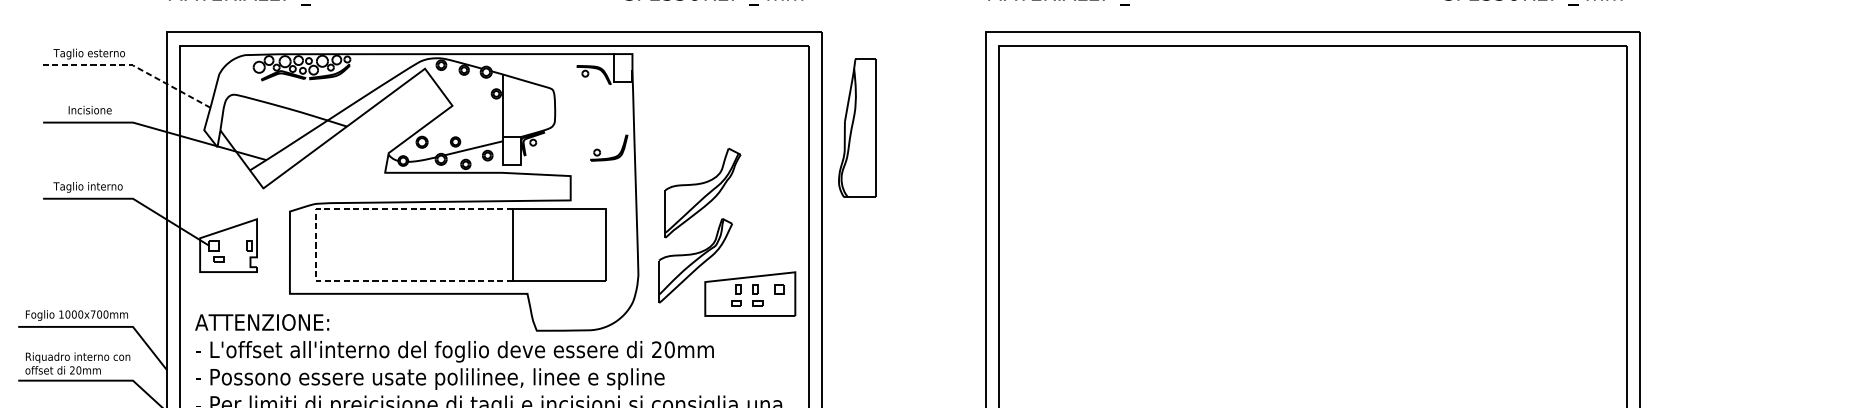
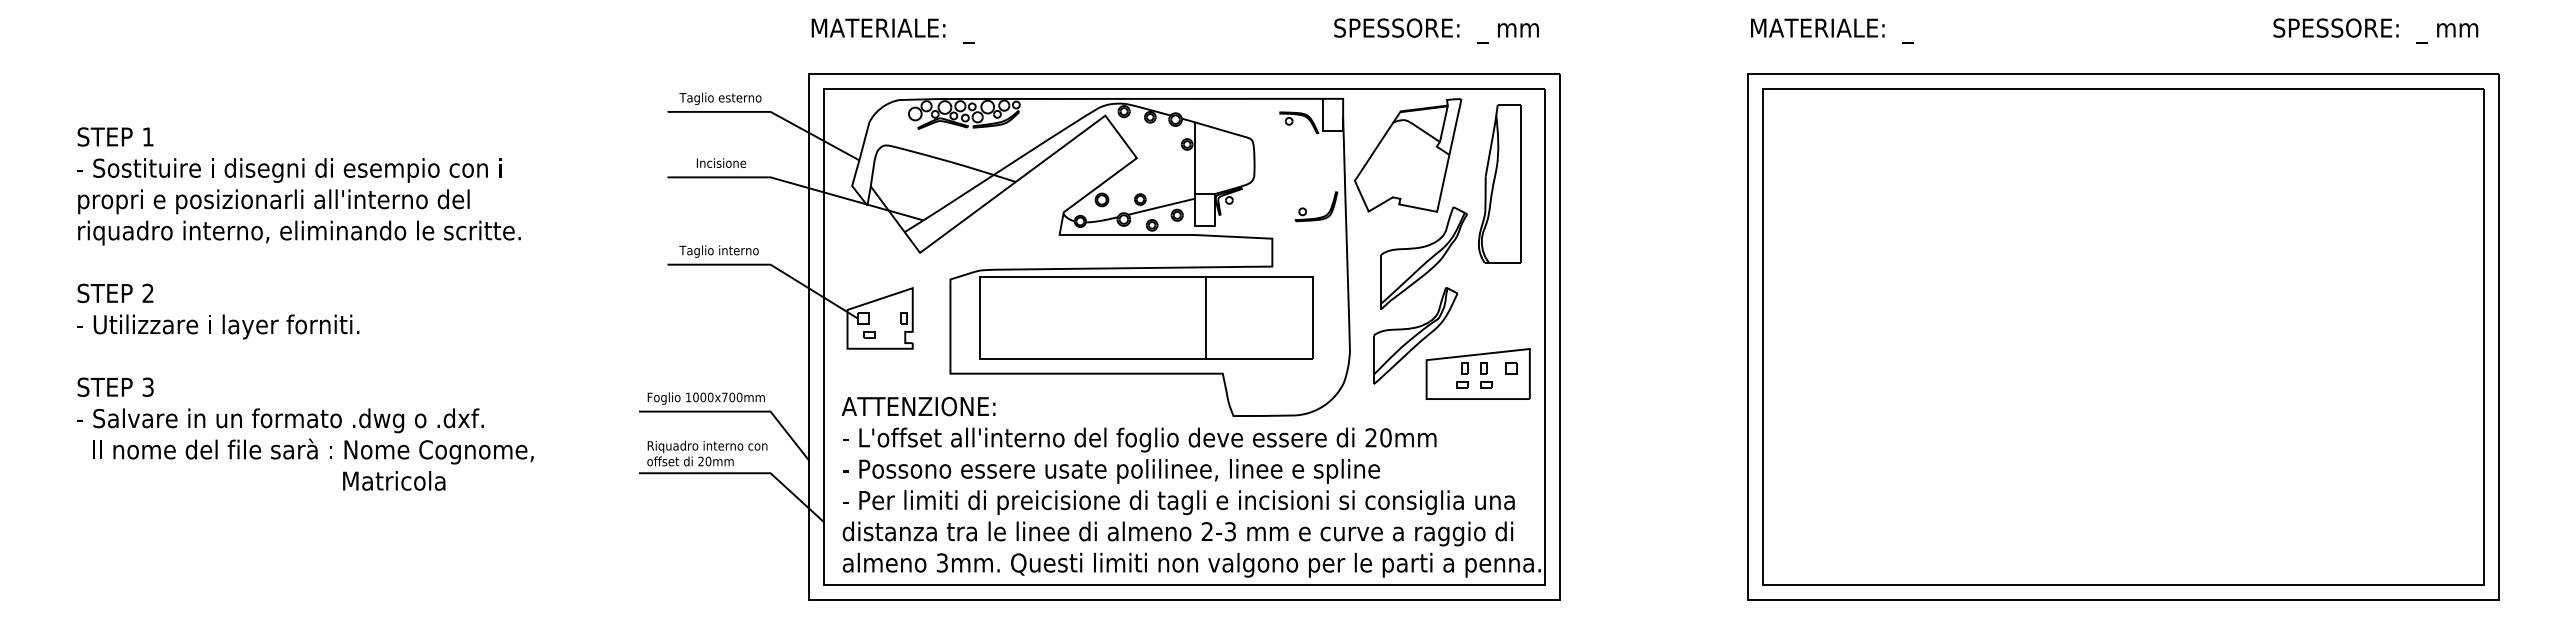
line: (132, 65) -> (769, 111), dashed -> solid
part: (689, 103) -> (1408, 155), added
part: (856, 127) -> (1499, 183), moved
line: (315, 245) -> (979, 318), dashed -> solid

